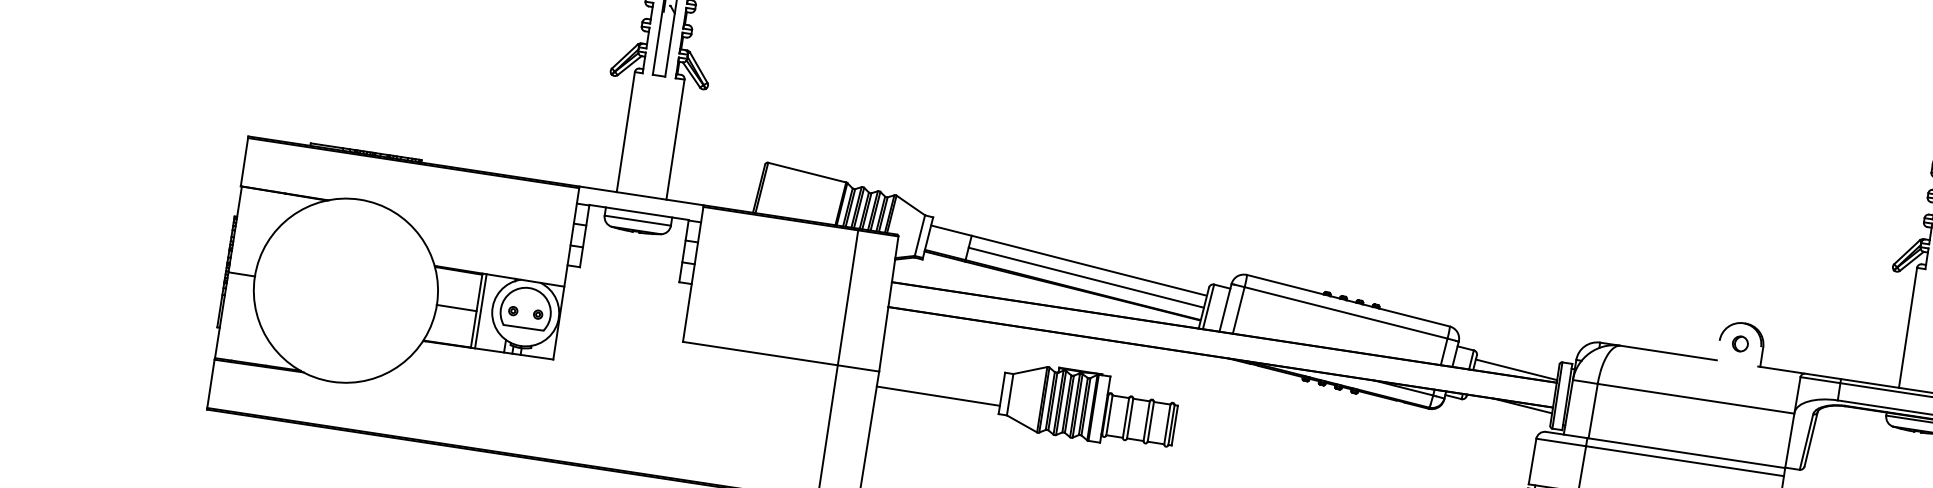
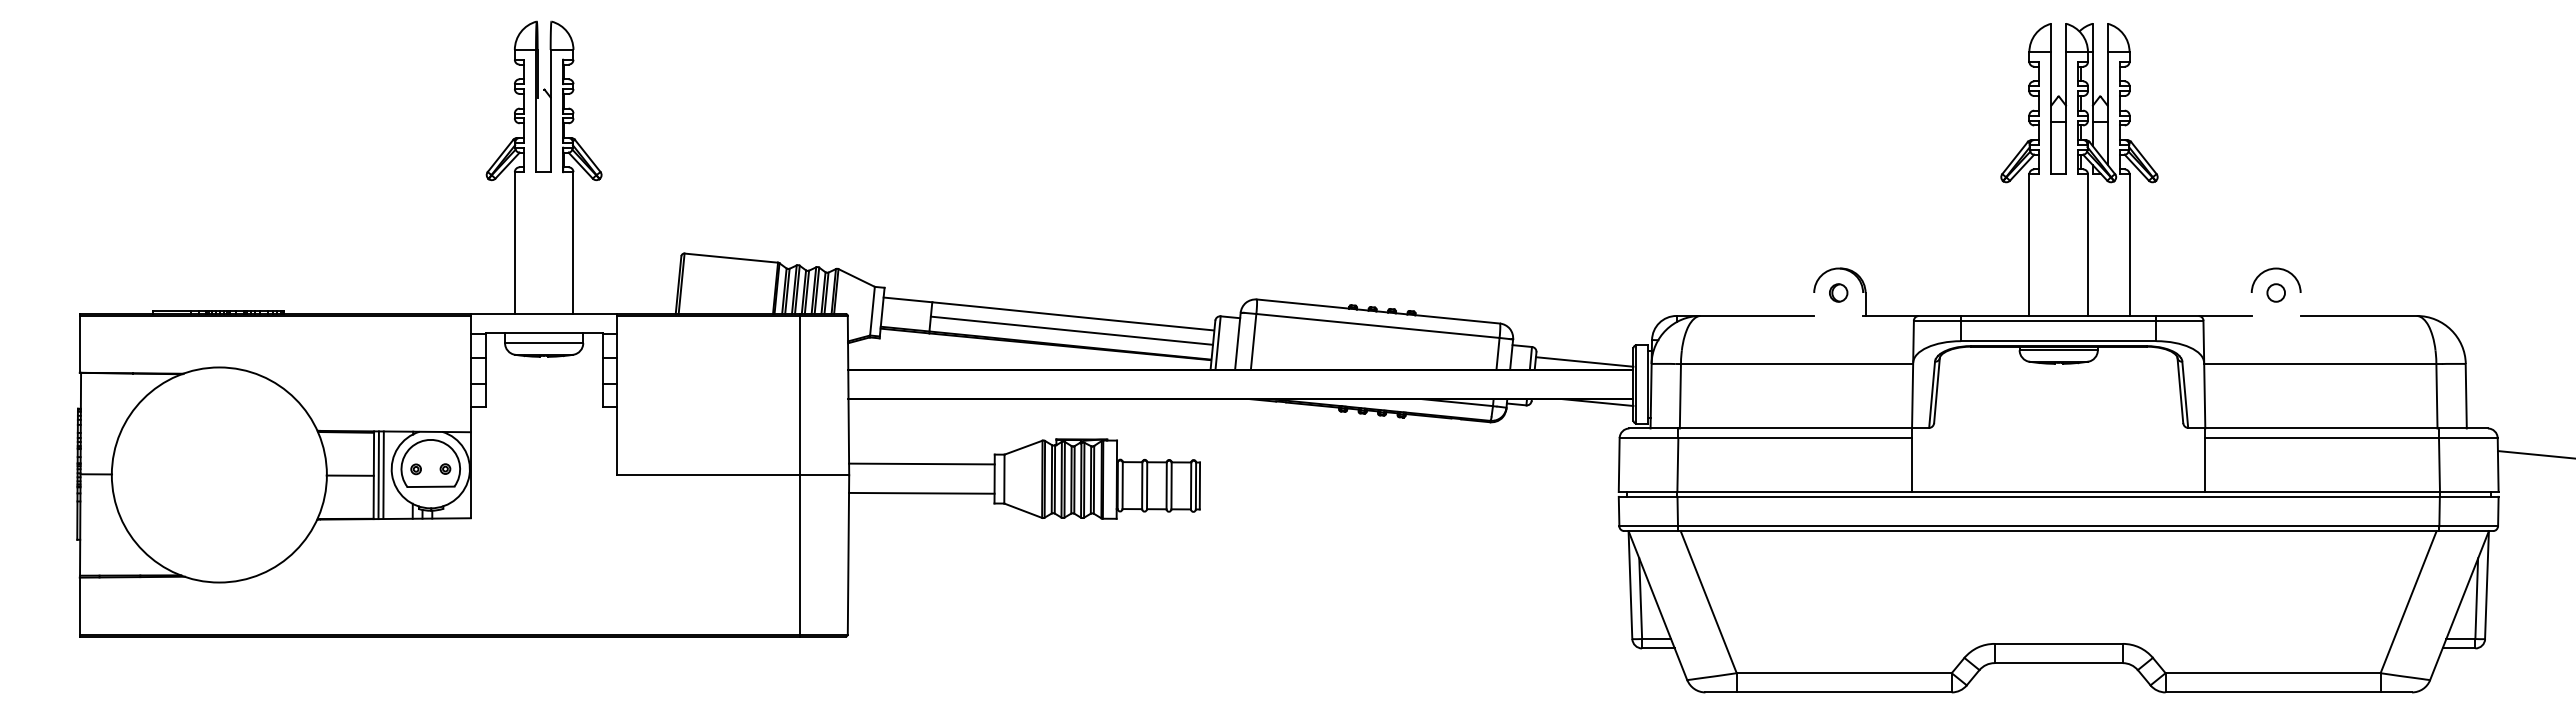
line: (484, 312) -> (383, 475), added
line: (941, 370) -> (921, 463), added

